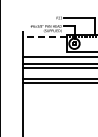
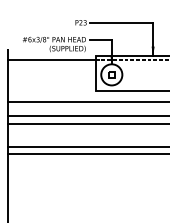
line: (44, 36) -> (51, 60), dashed -> solid

